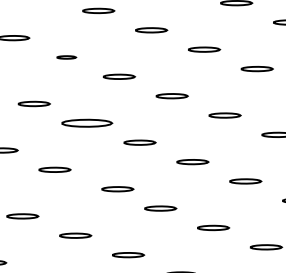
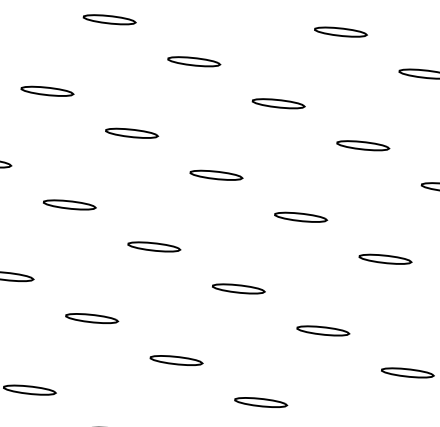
part: (66, 57) -> (47, 91), size x1.67
part: (86, 123) -> (68, 205), size x0.62
part: (117, 189) -> (91, 318), moved

